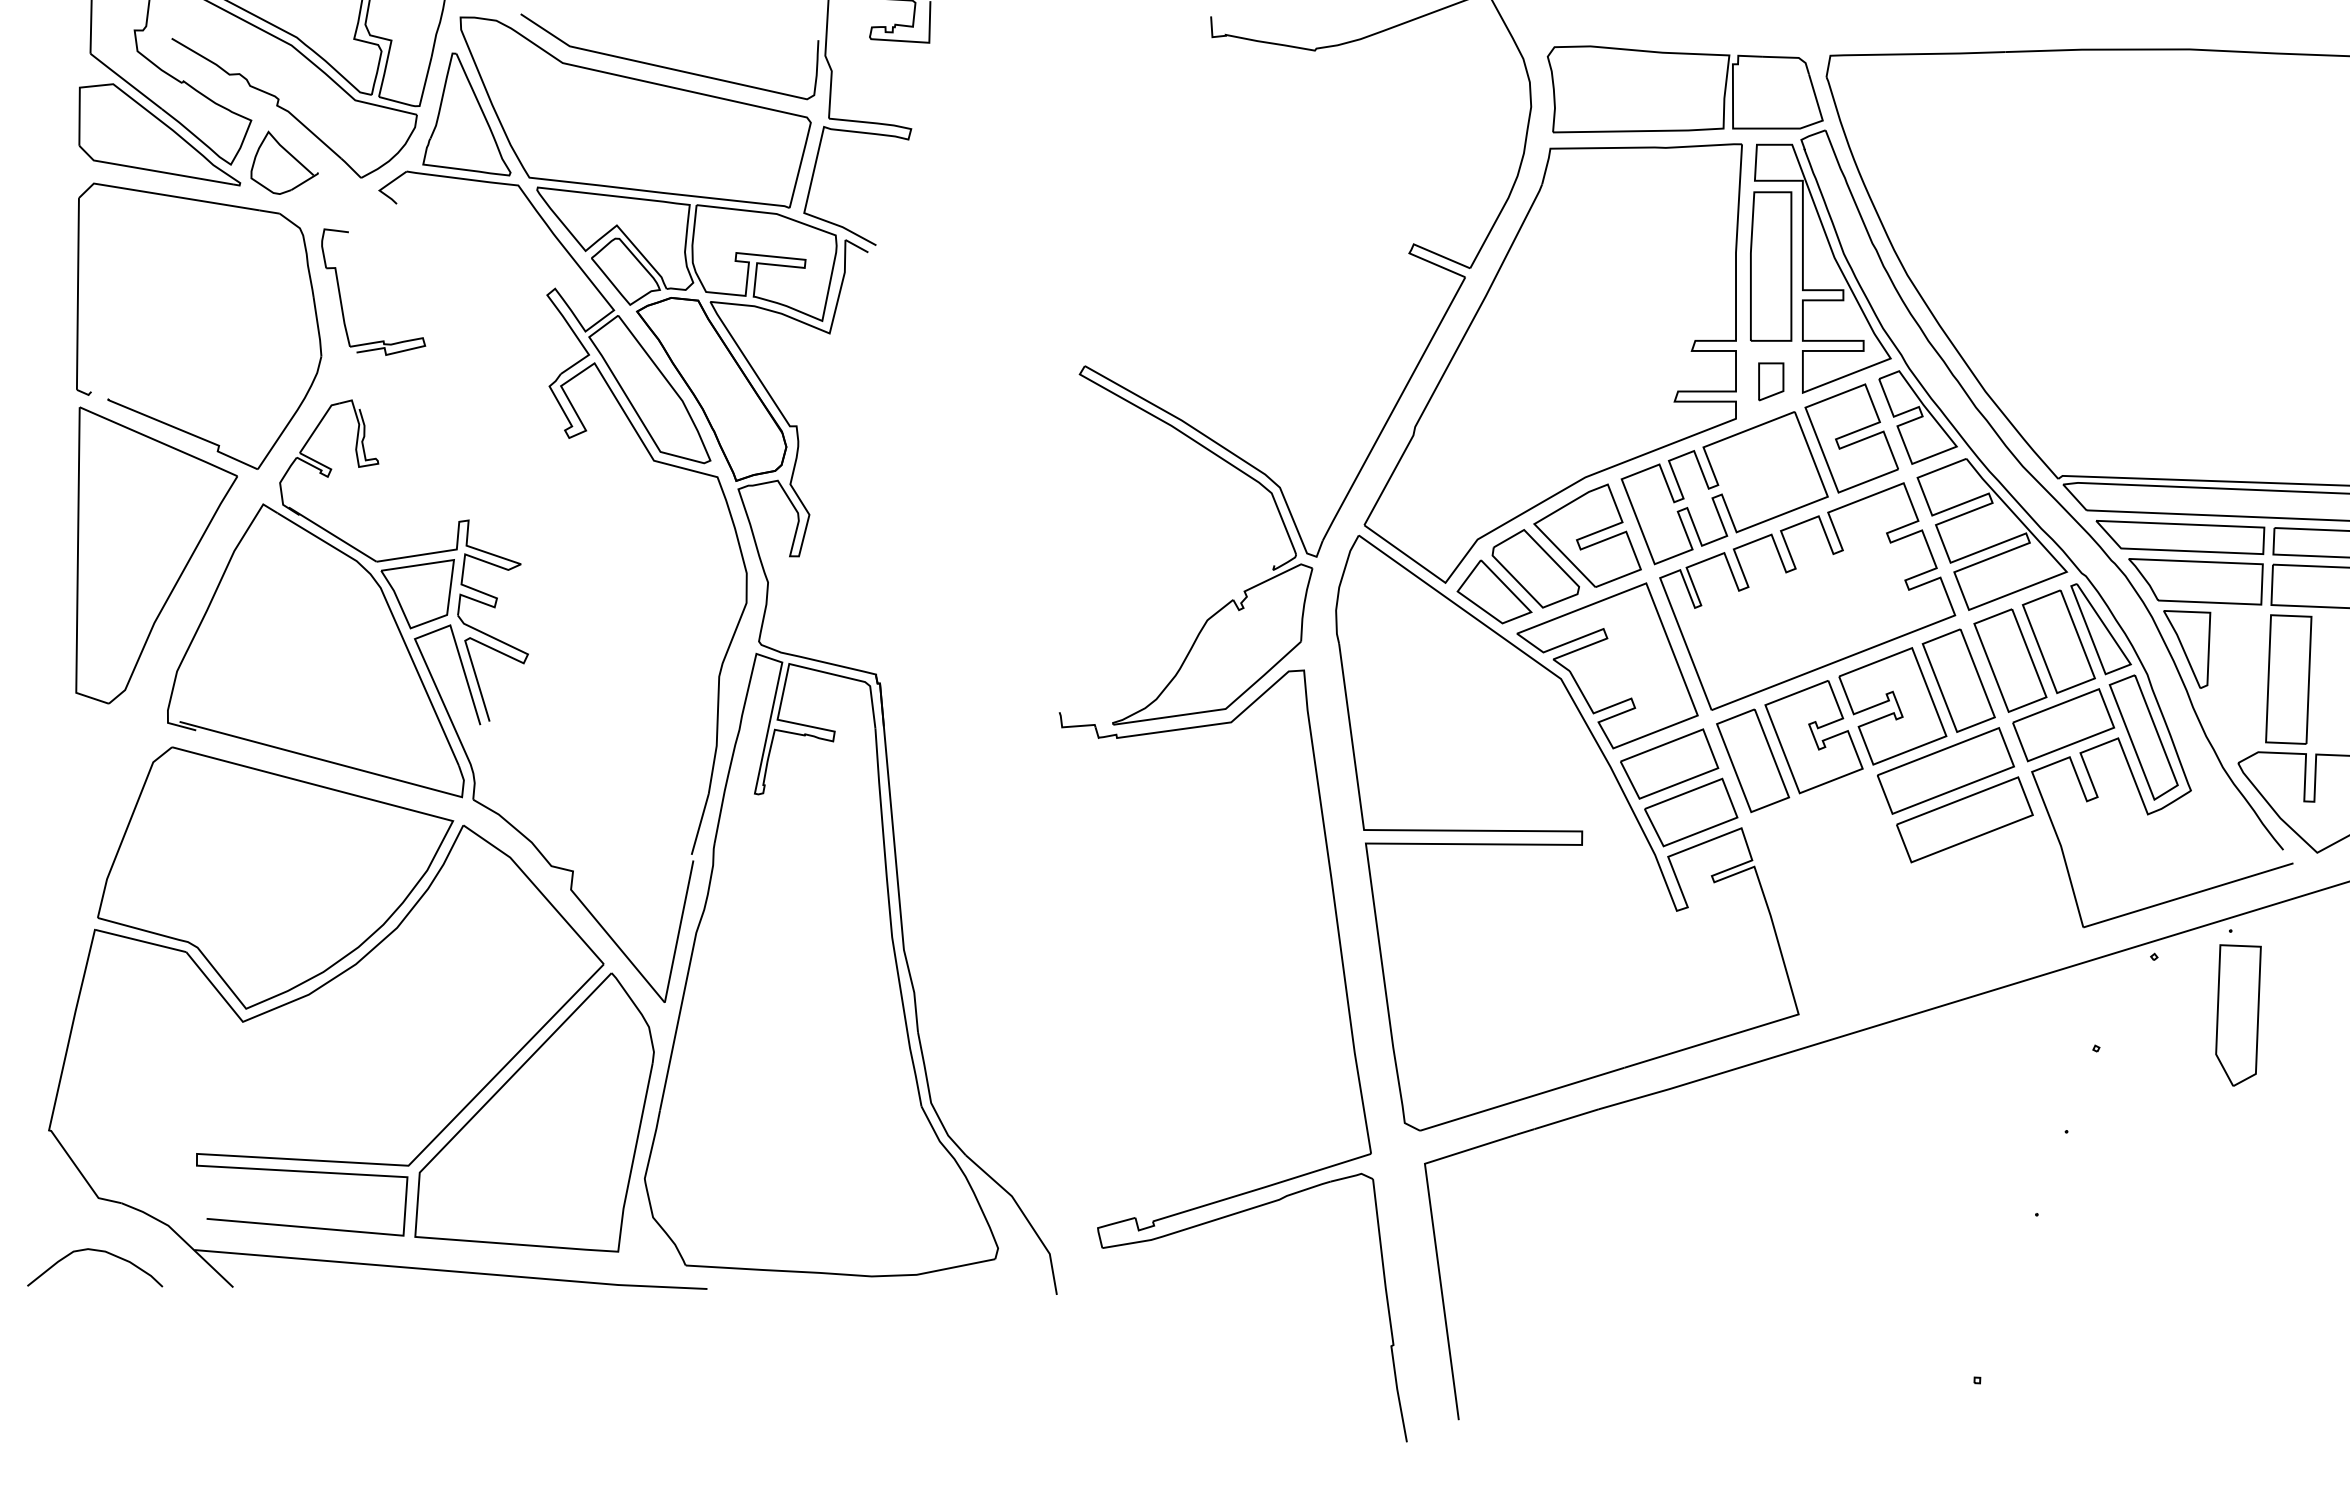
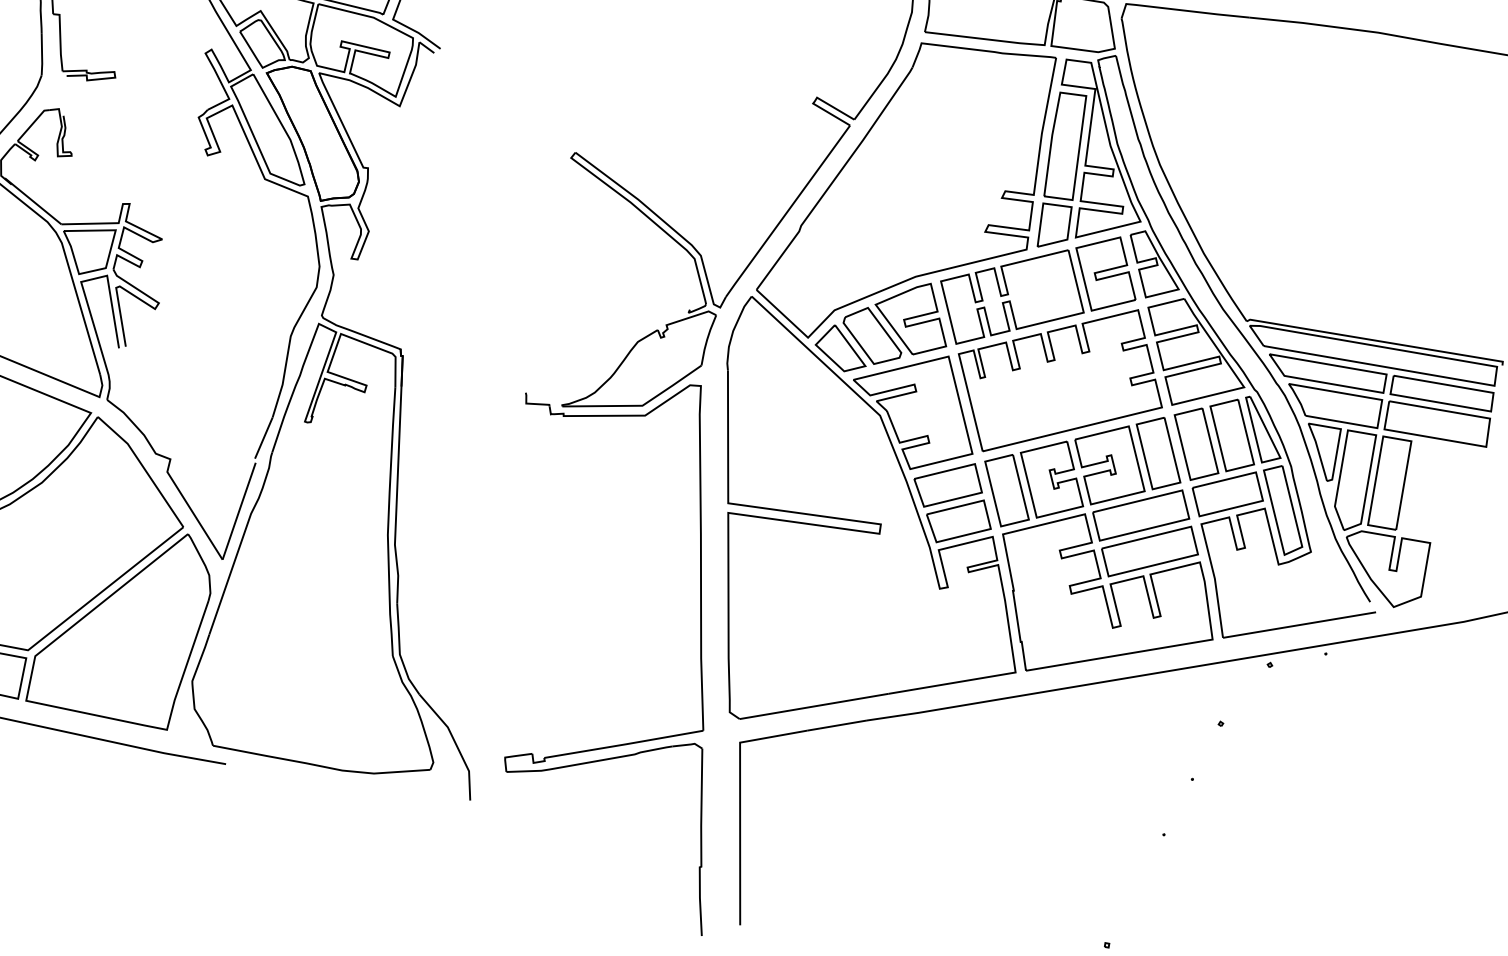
part: (1771, 381) -> (1054, 226), size x1.67
part: (1911, 894) -> (1105, 598), added
part: (2238, 1015) -> (1354, 481), moved

